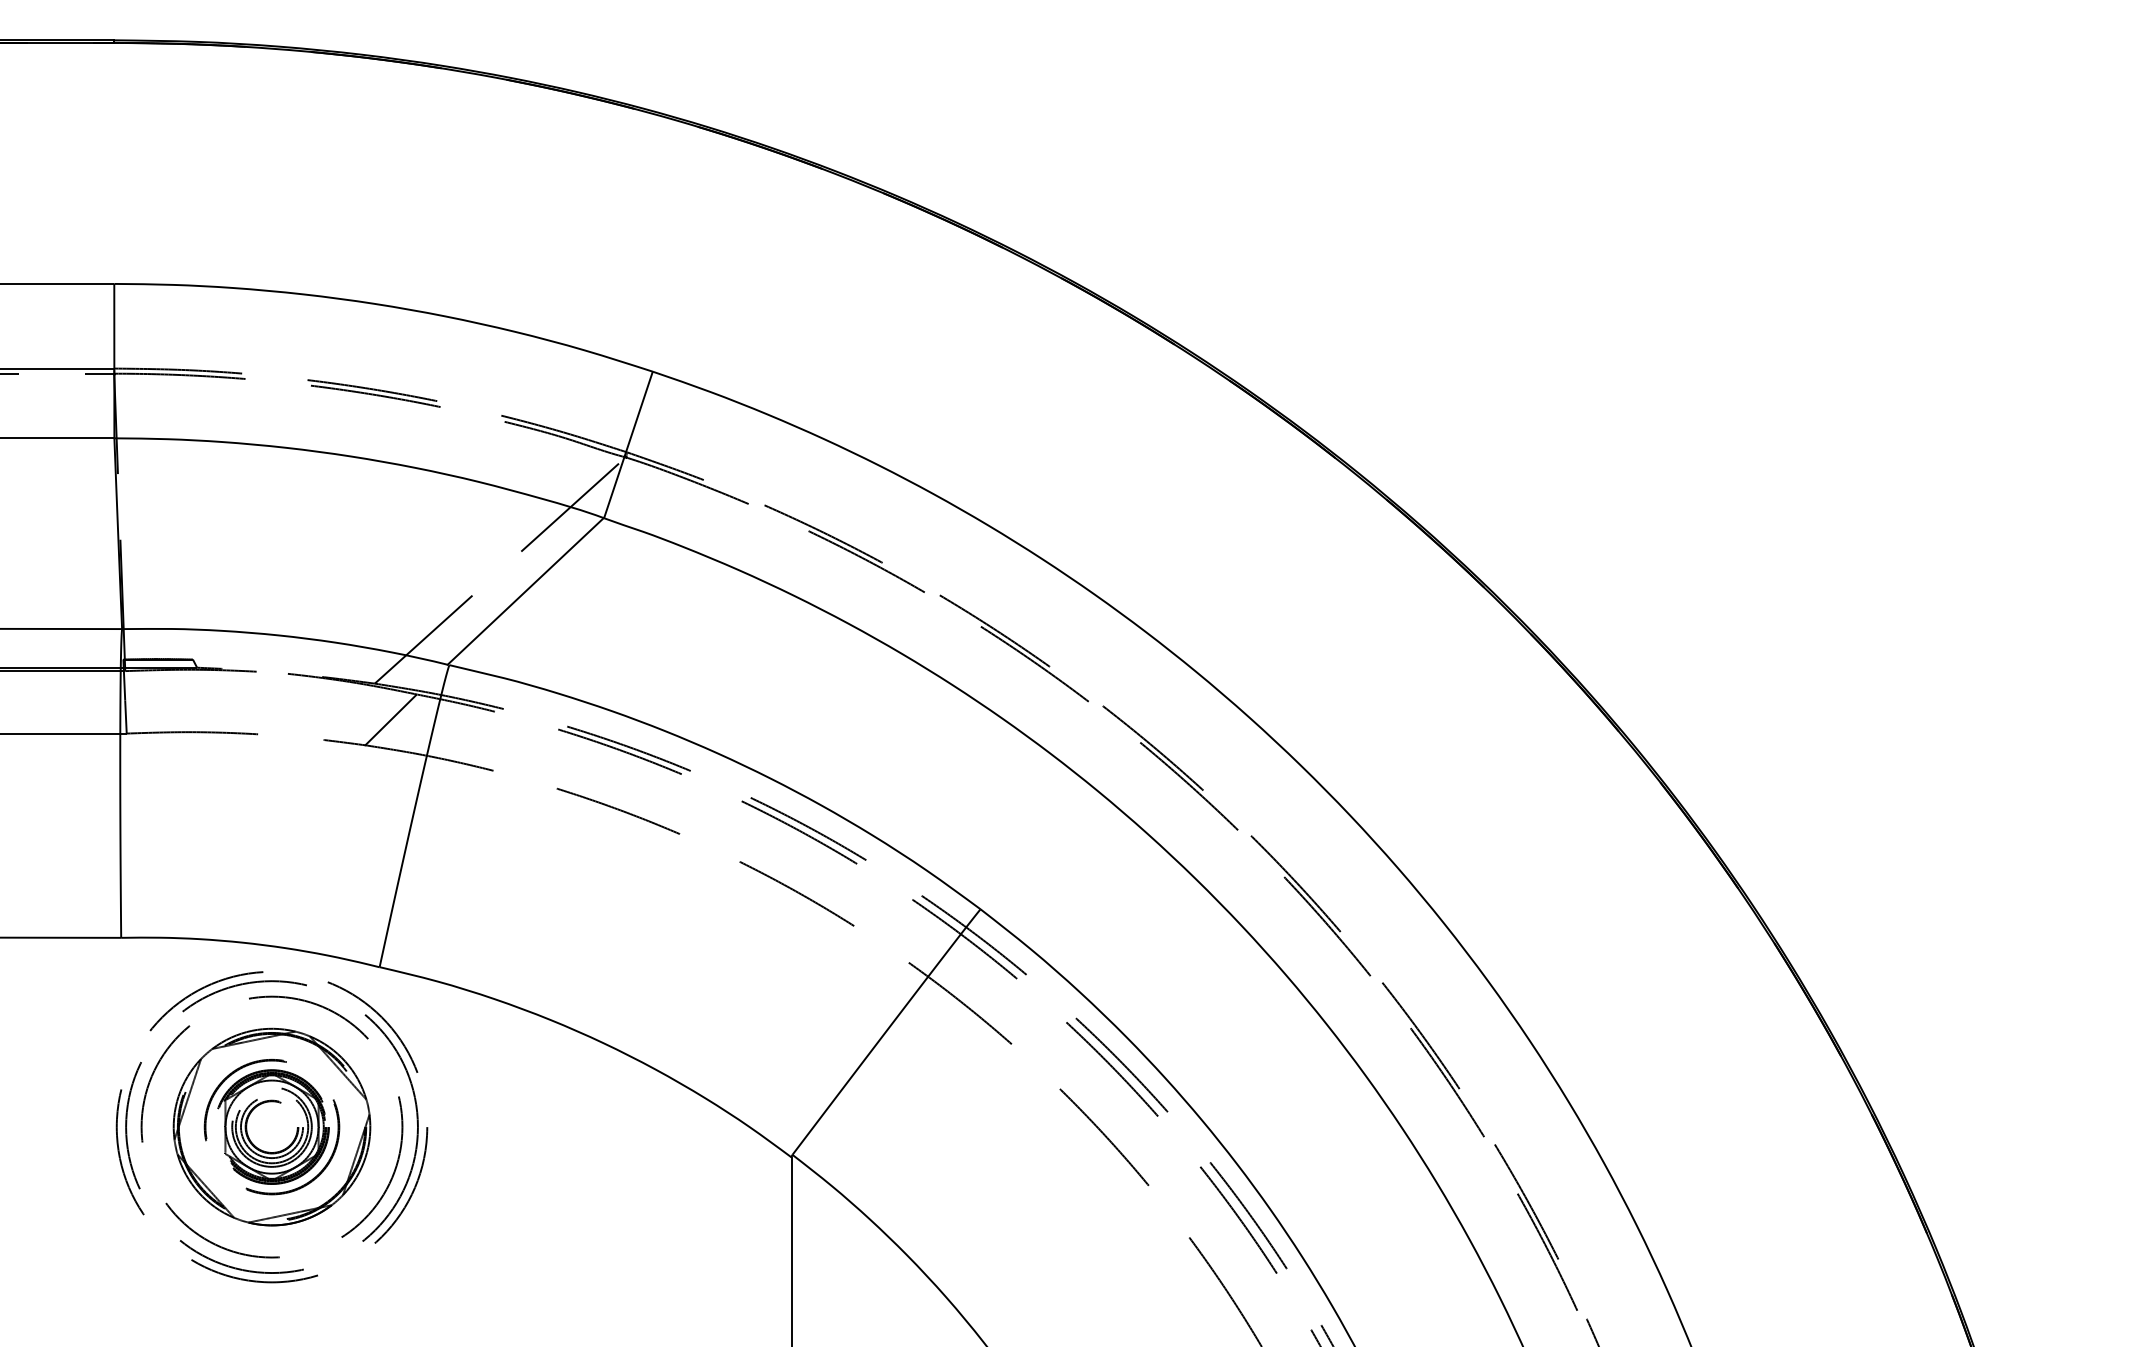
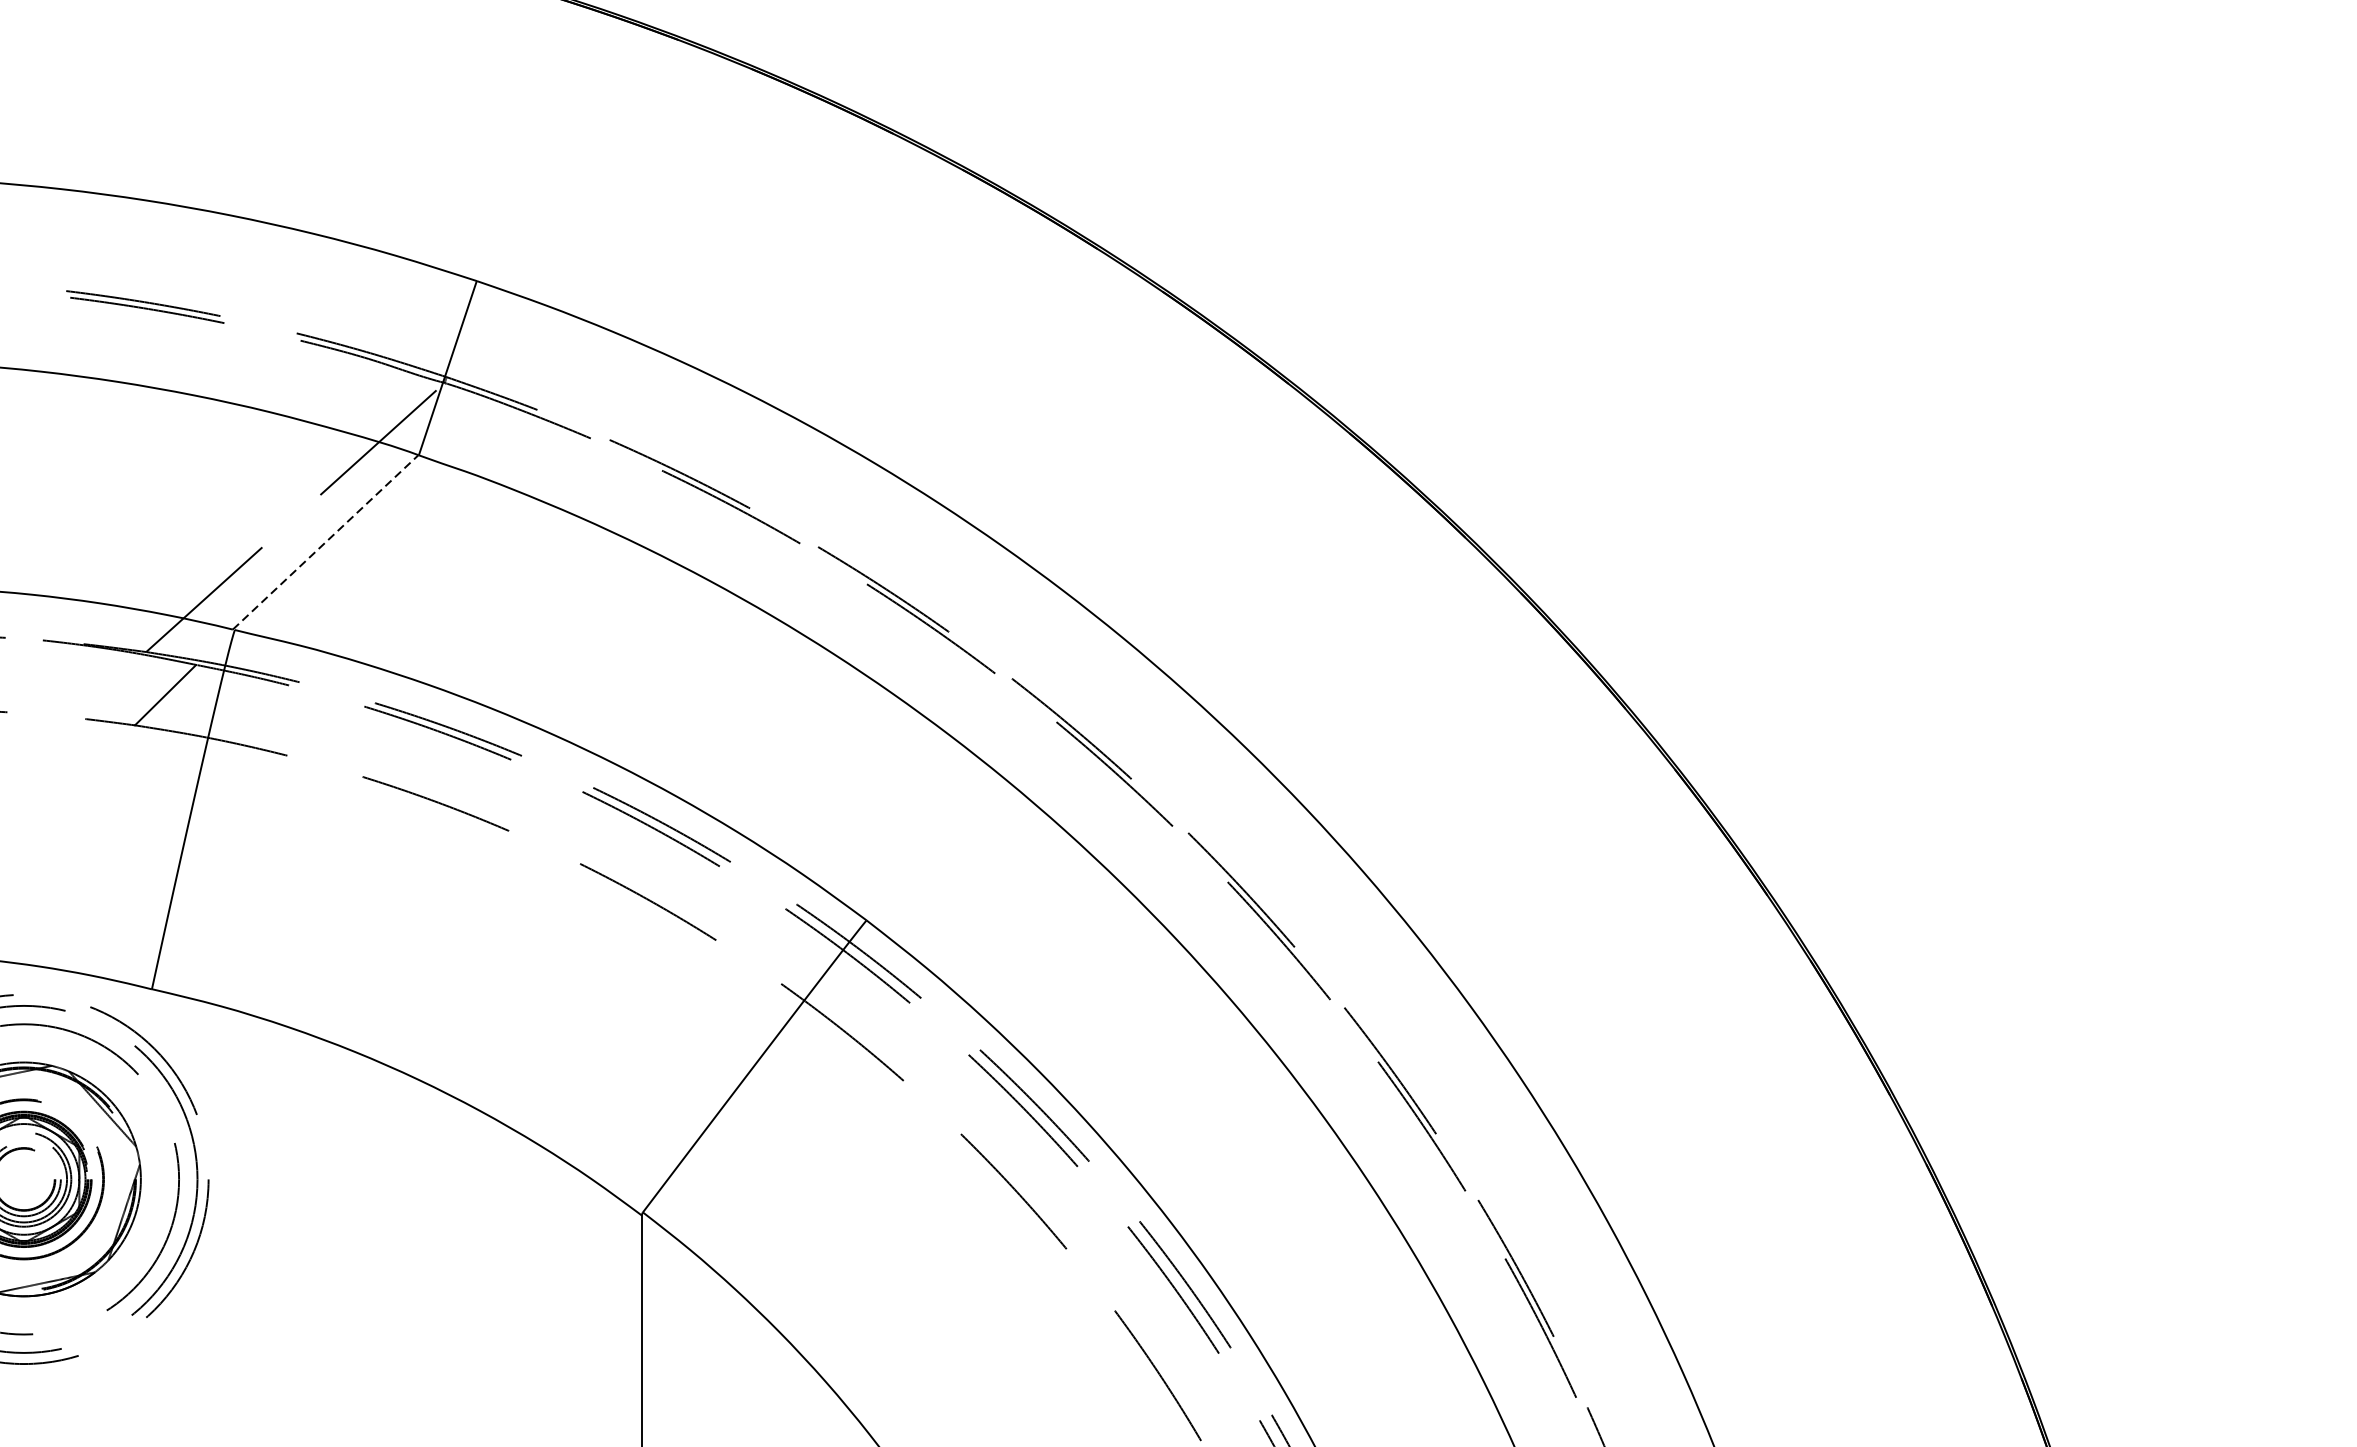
line: (526, 591) -> (326, 542), solid -> dashed

